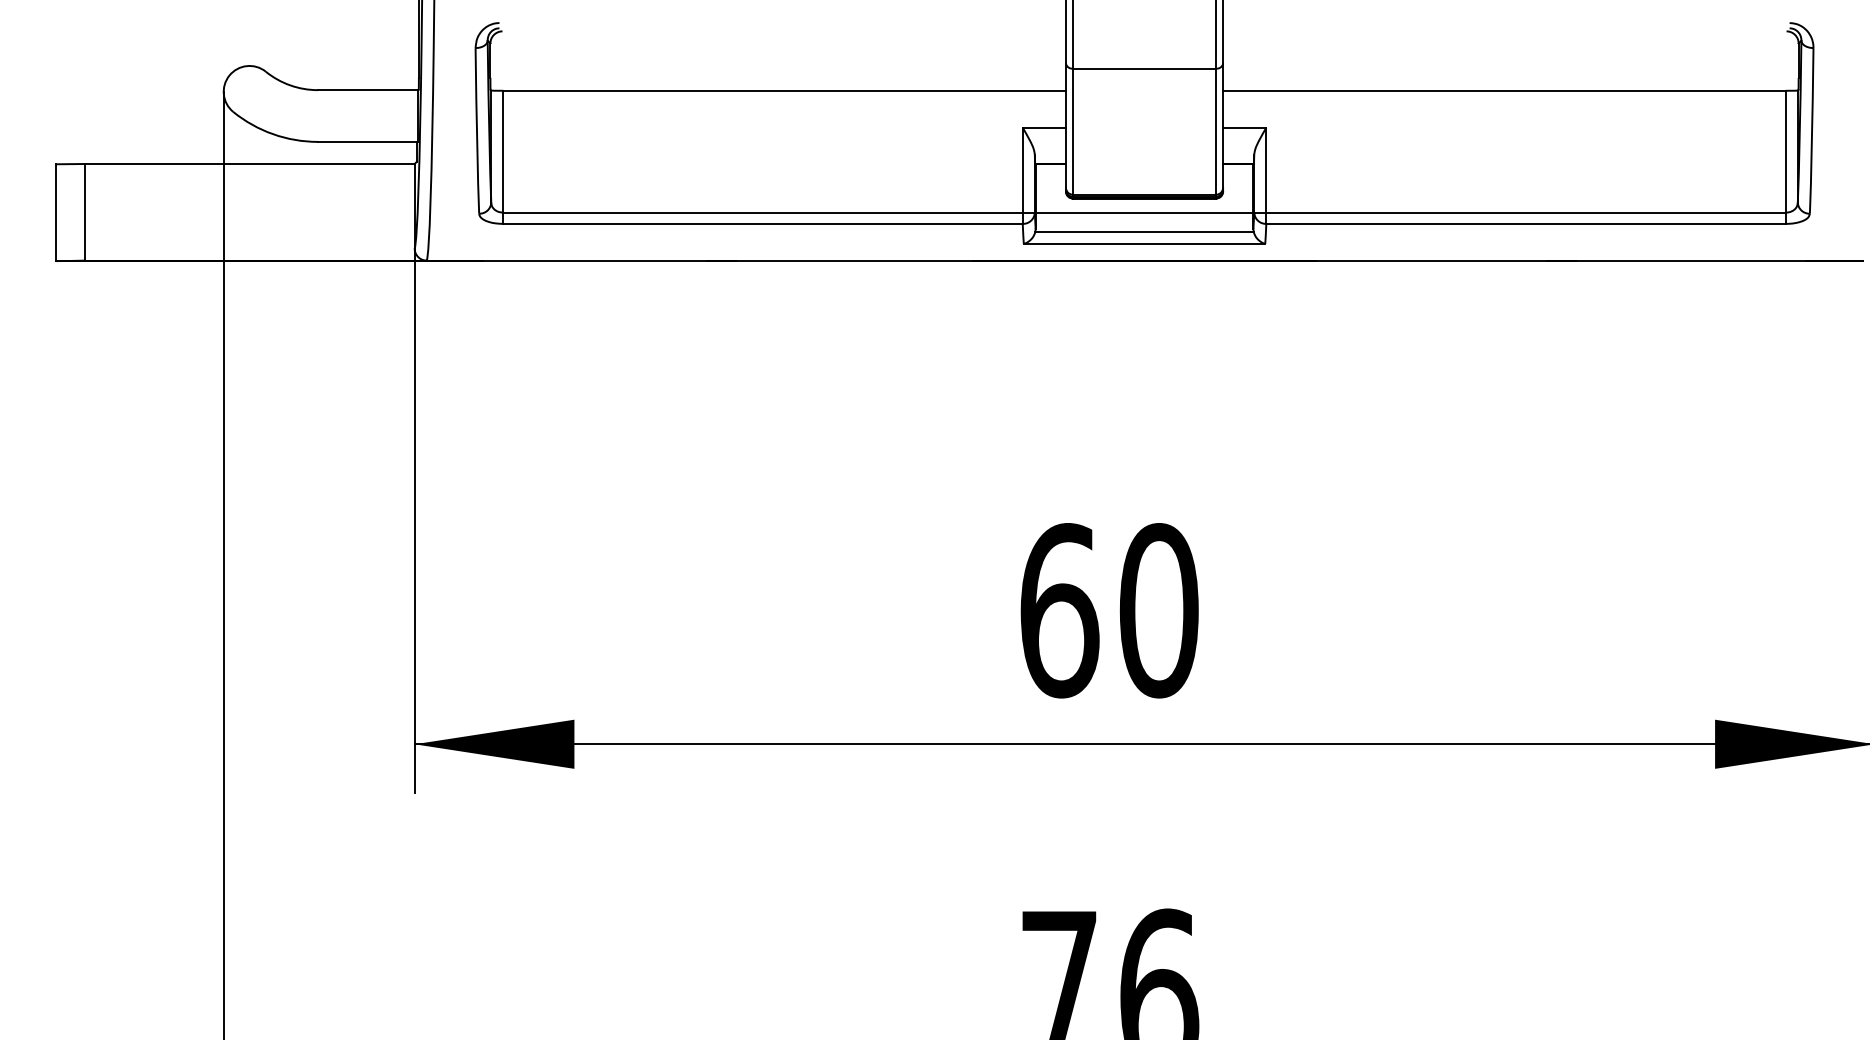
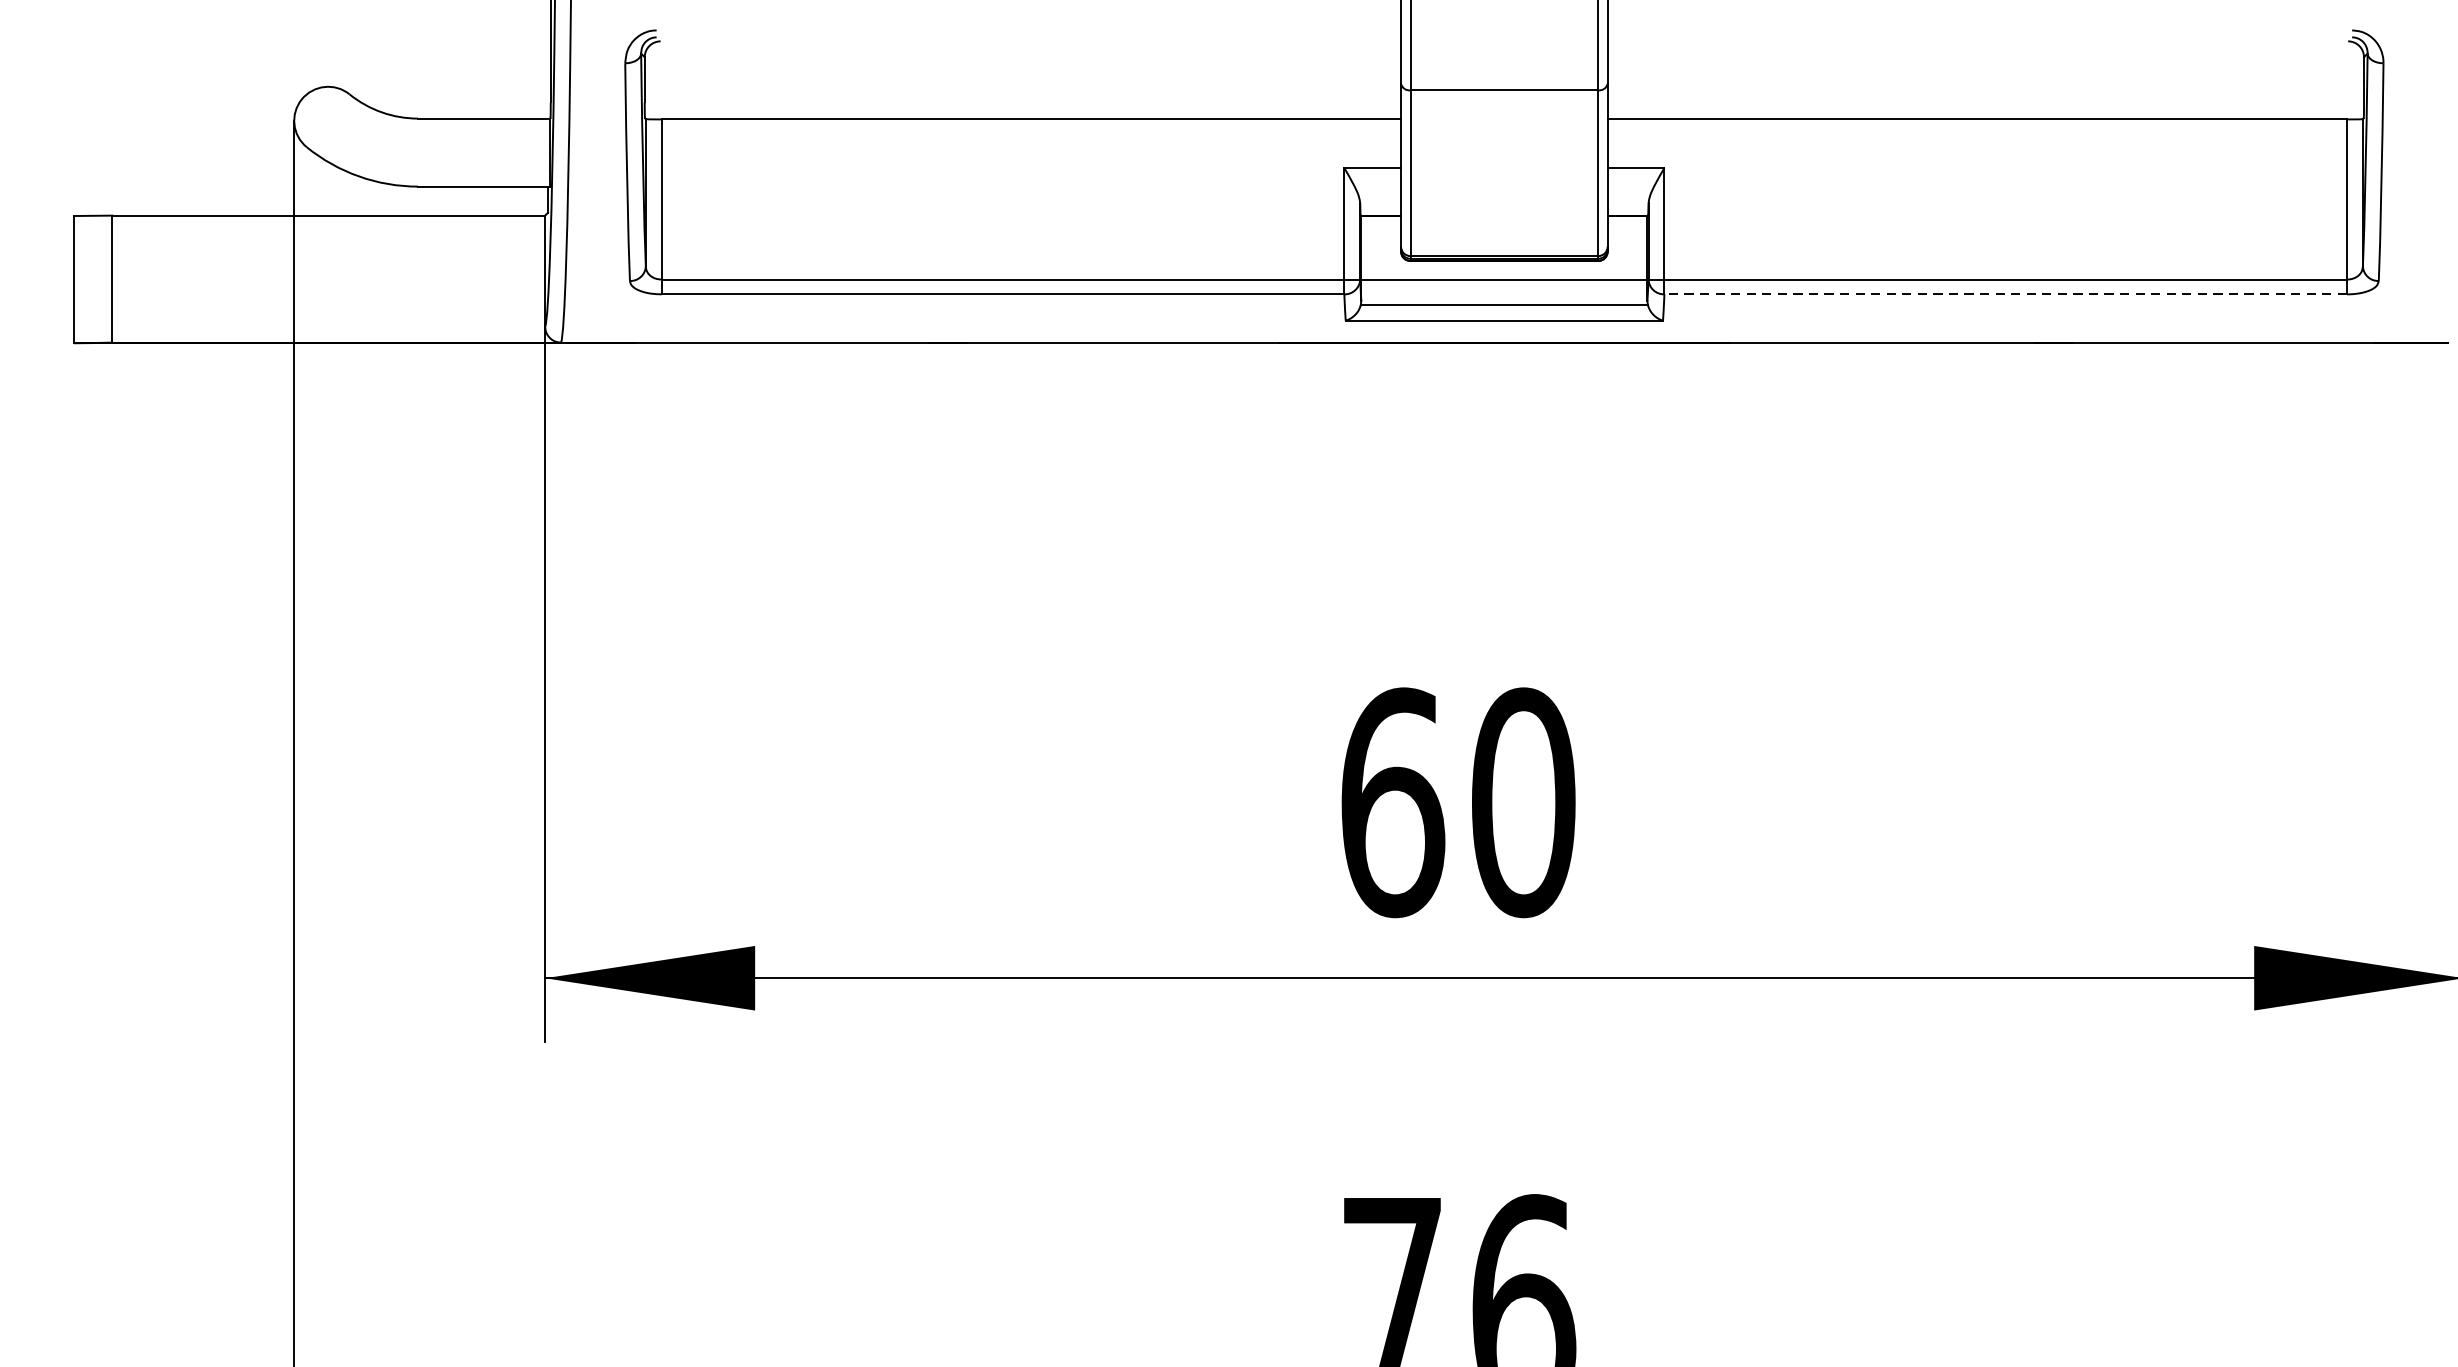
line: (1526, 223) -> (2006, 293), solid -> dashed

